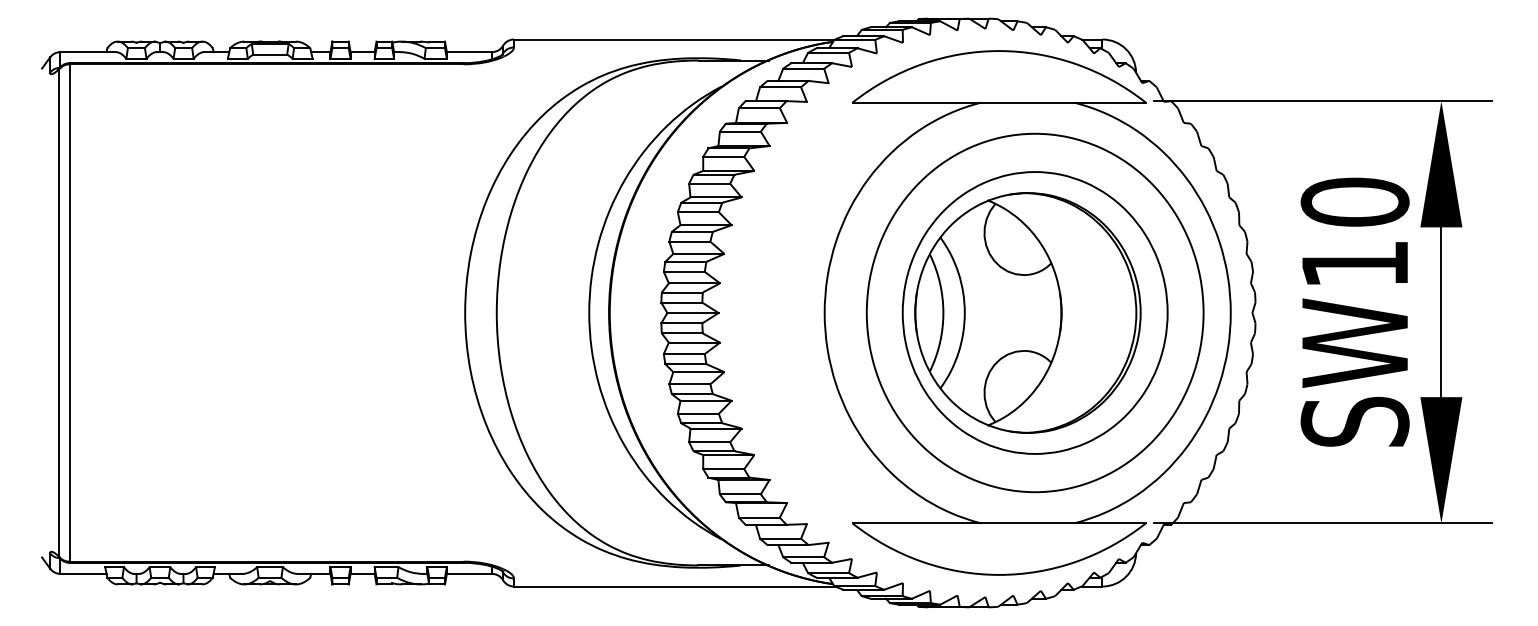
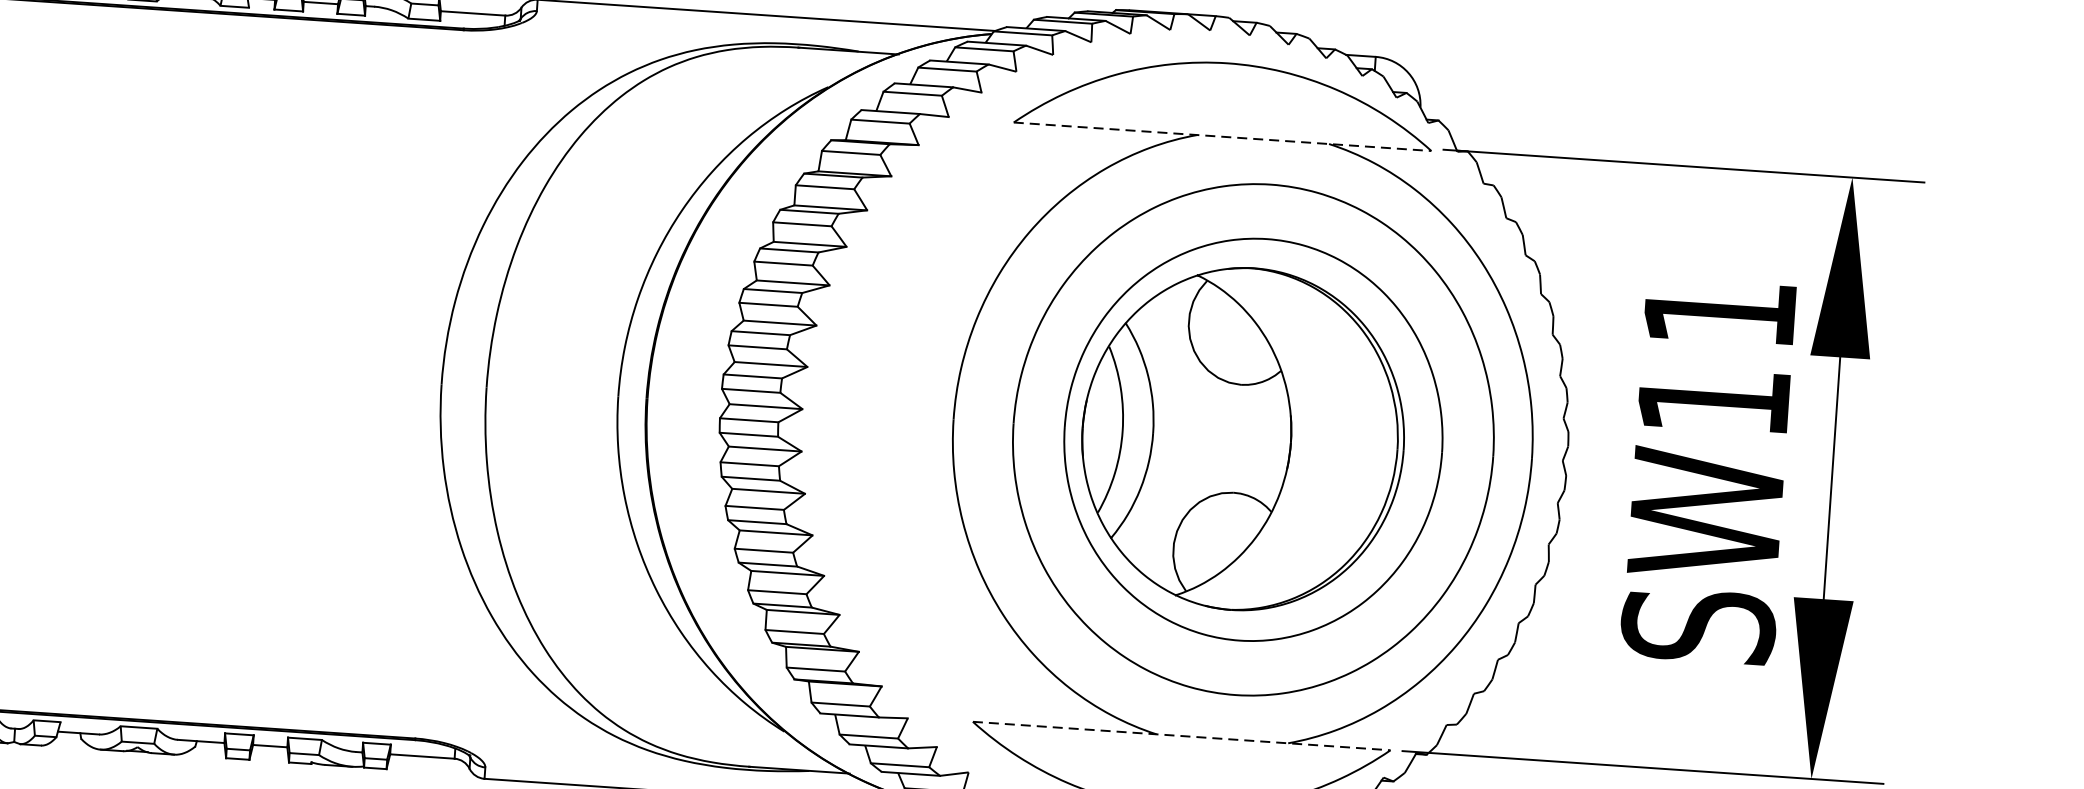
line: (999, 102) -> (1223, 136), solid -> dashed
text: (1354, 201) -> (1718, 312), SW10 -> SW11
line: (999, 523) -> (1182, 736), solid -> dashed

